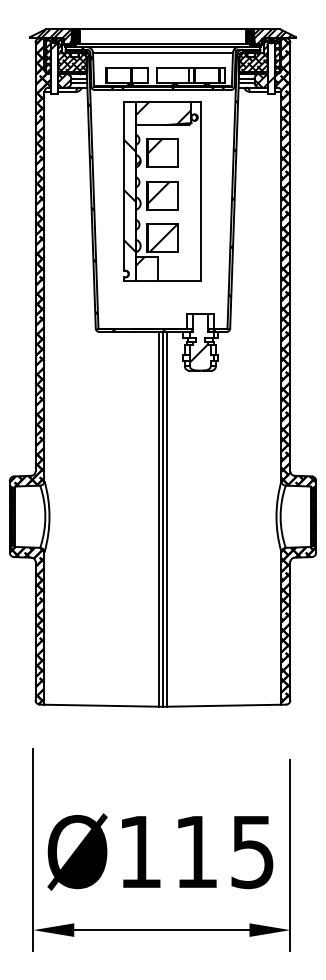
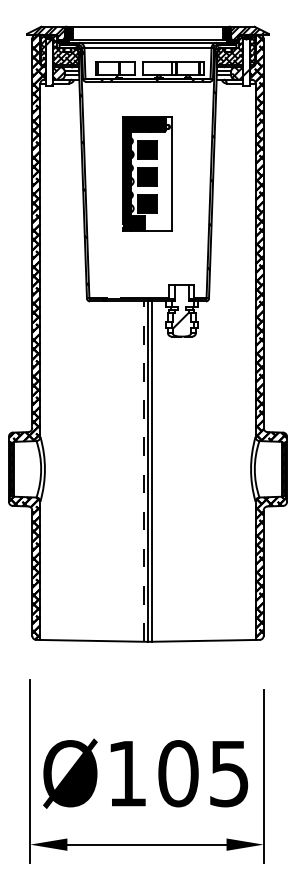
part: (162, 191) -> (147, 173), size x0.7
line: (158, 518) -> (143, 470), solid -> dashed
text: (196, 851) -> (178, 773), Ø115 -> Ø105

